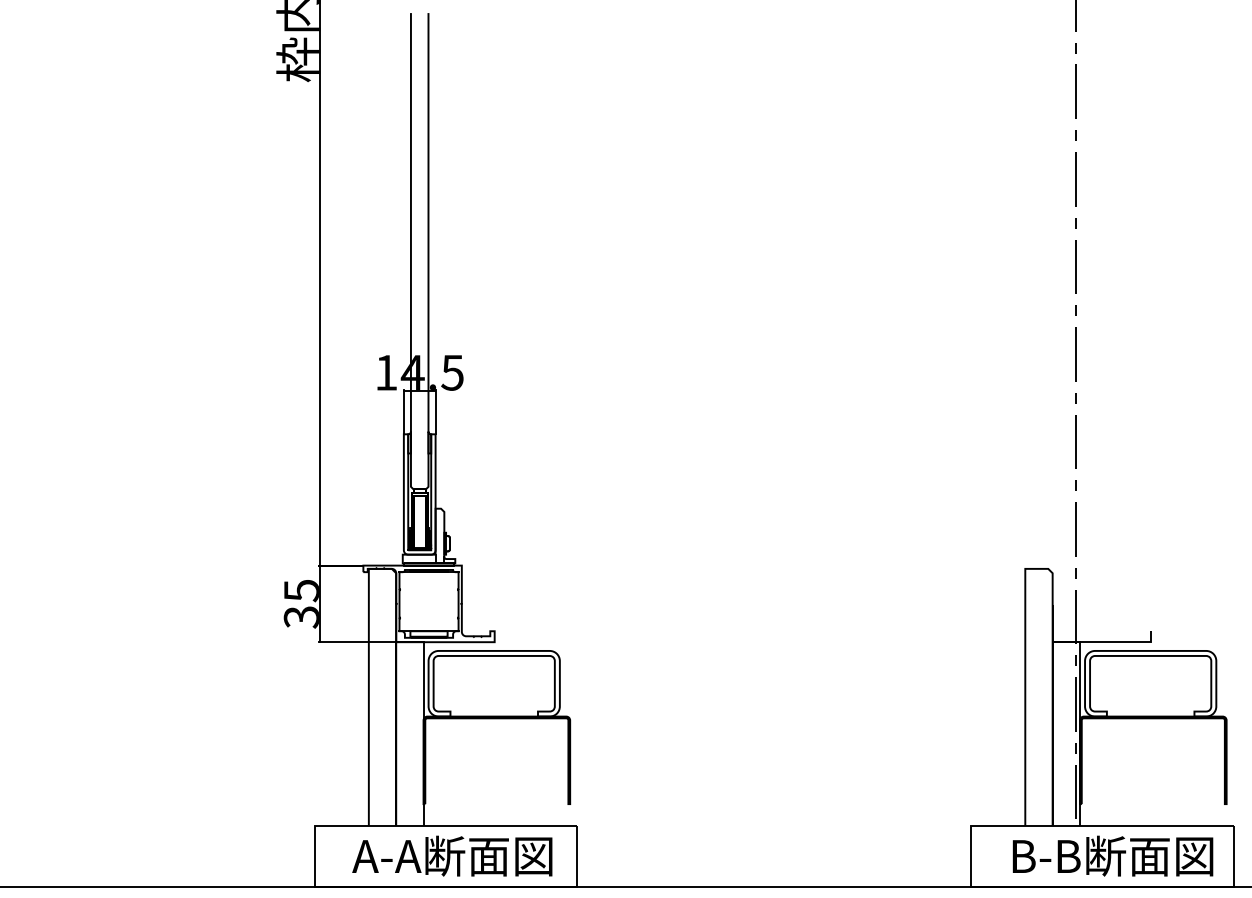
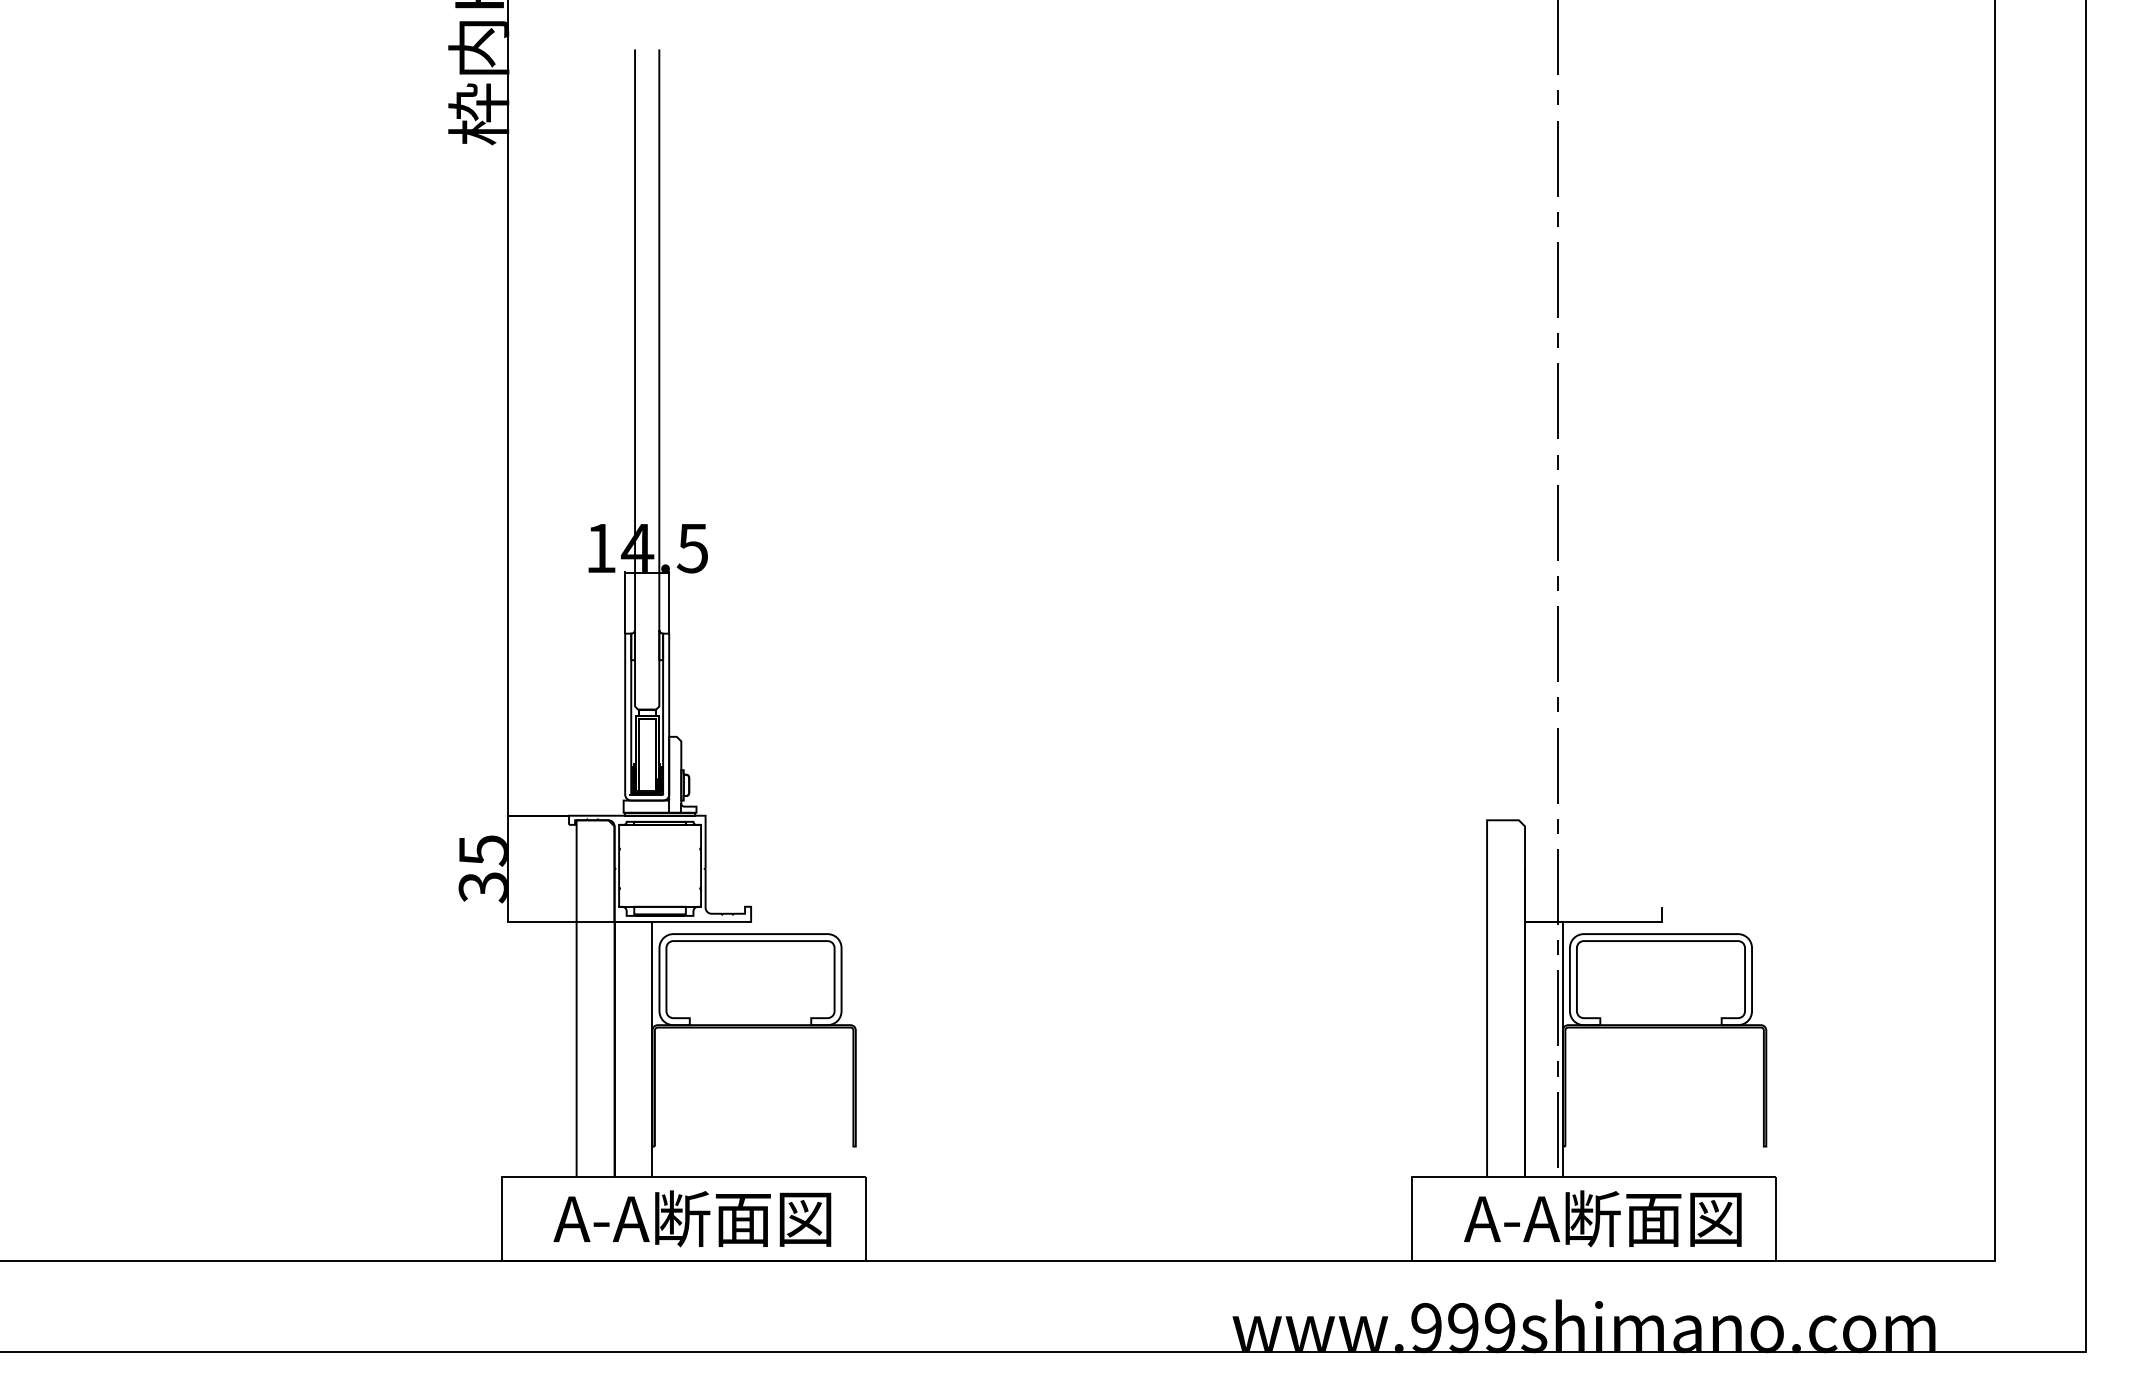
text: (1110, 855) -> (1605, 1218), B-B断面図 -> A-A断面図

